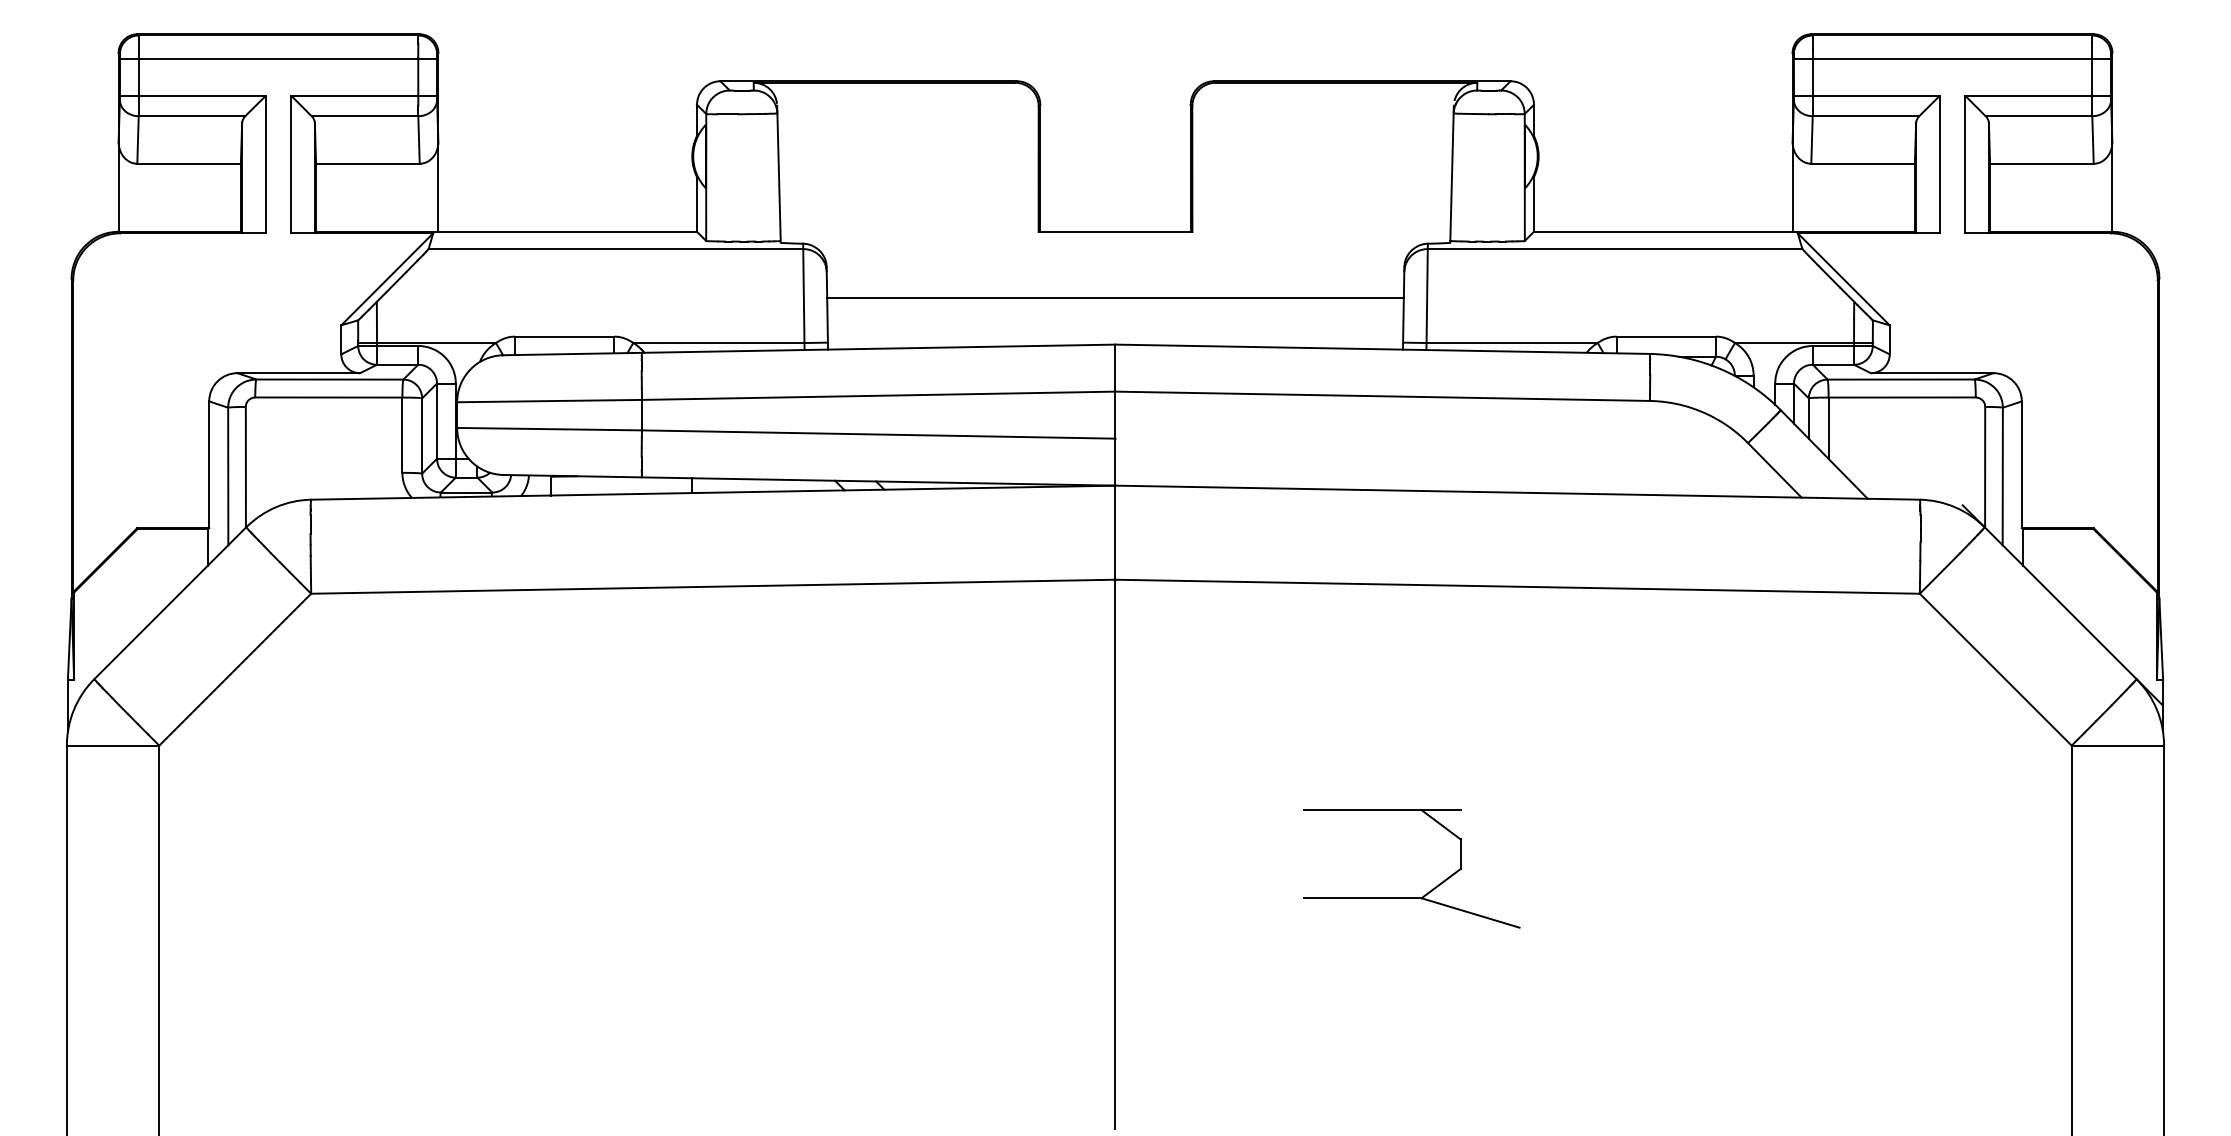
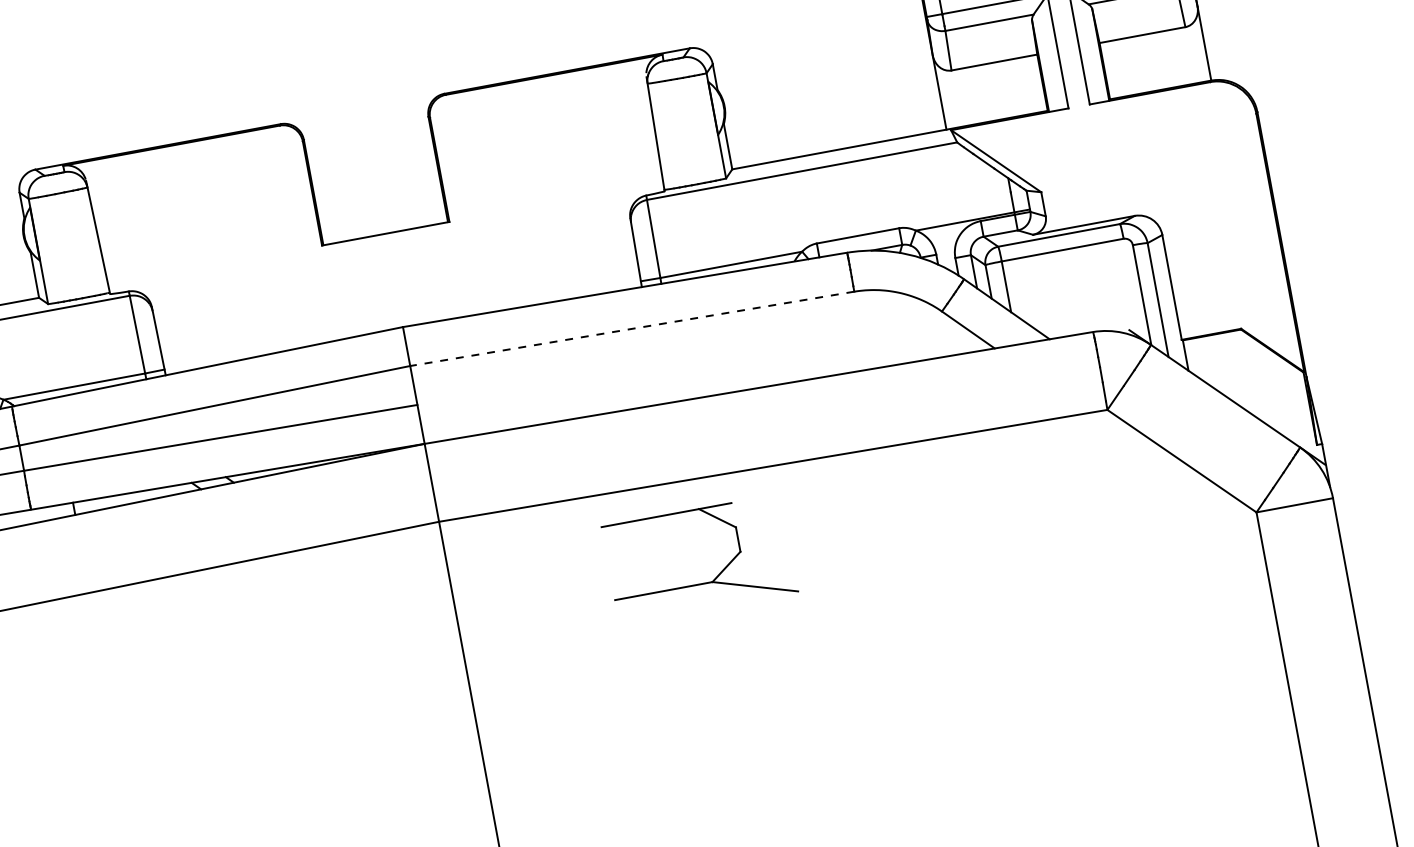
line: (1115, 297) -> (395, 288), removed
line: (1382, 396) -> (632, 329), solid -> dashed
part: (1428, 891) -> (717, 575), moved

